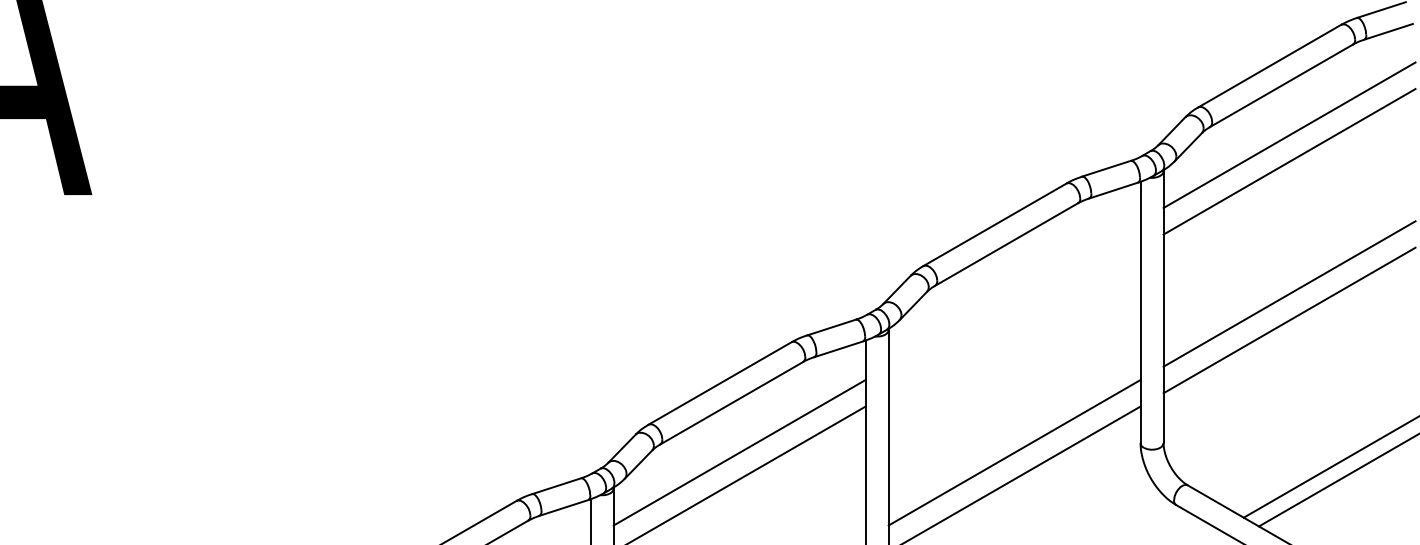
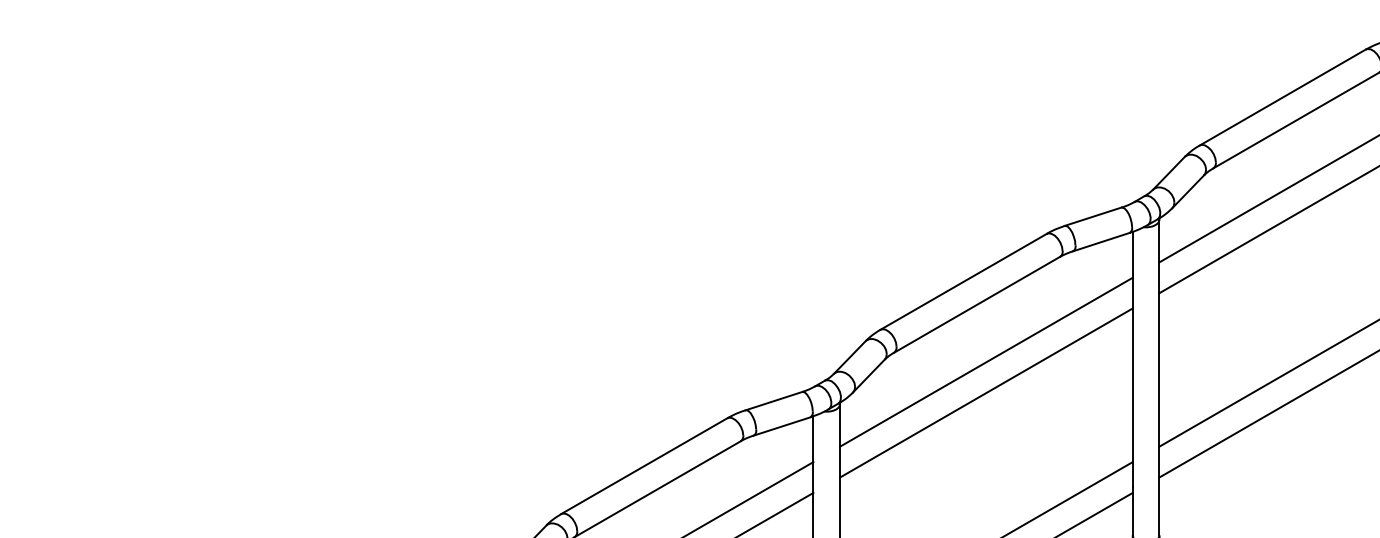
line: (1014, 293) -> (986, 361), added
line: (1014, 320) -> (986, 393), added

